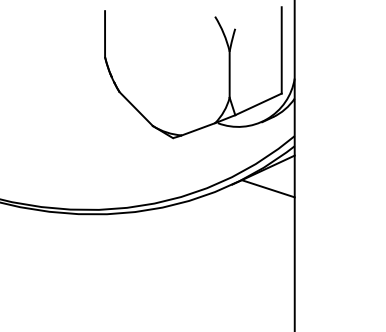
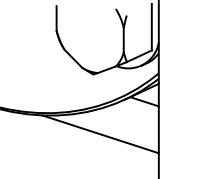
line: (186, 249) -> (100, 134), added

